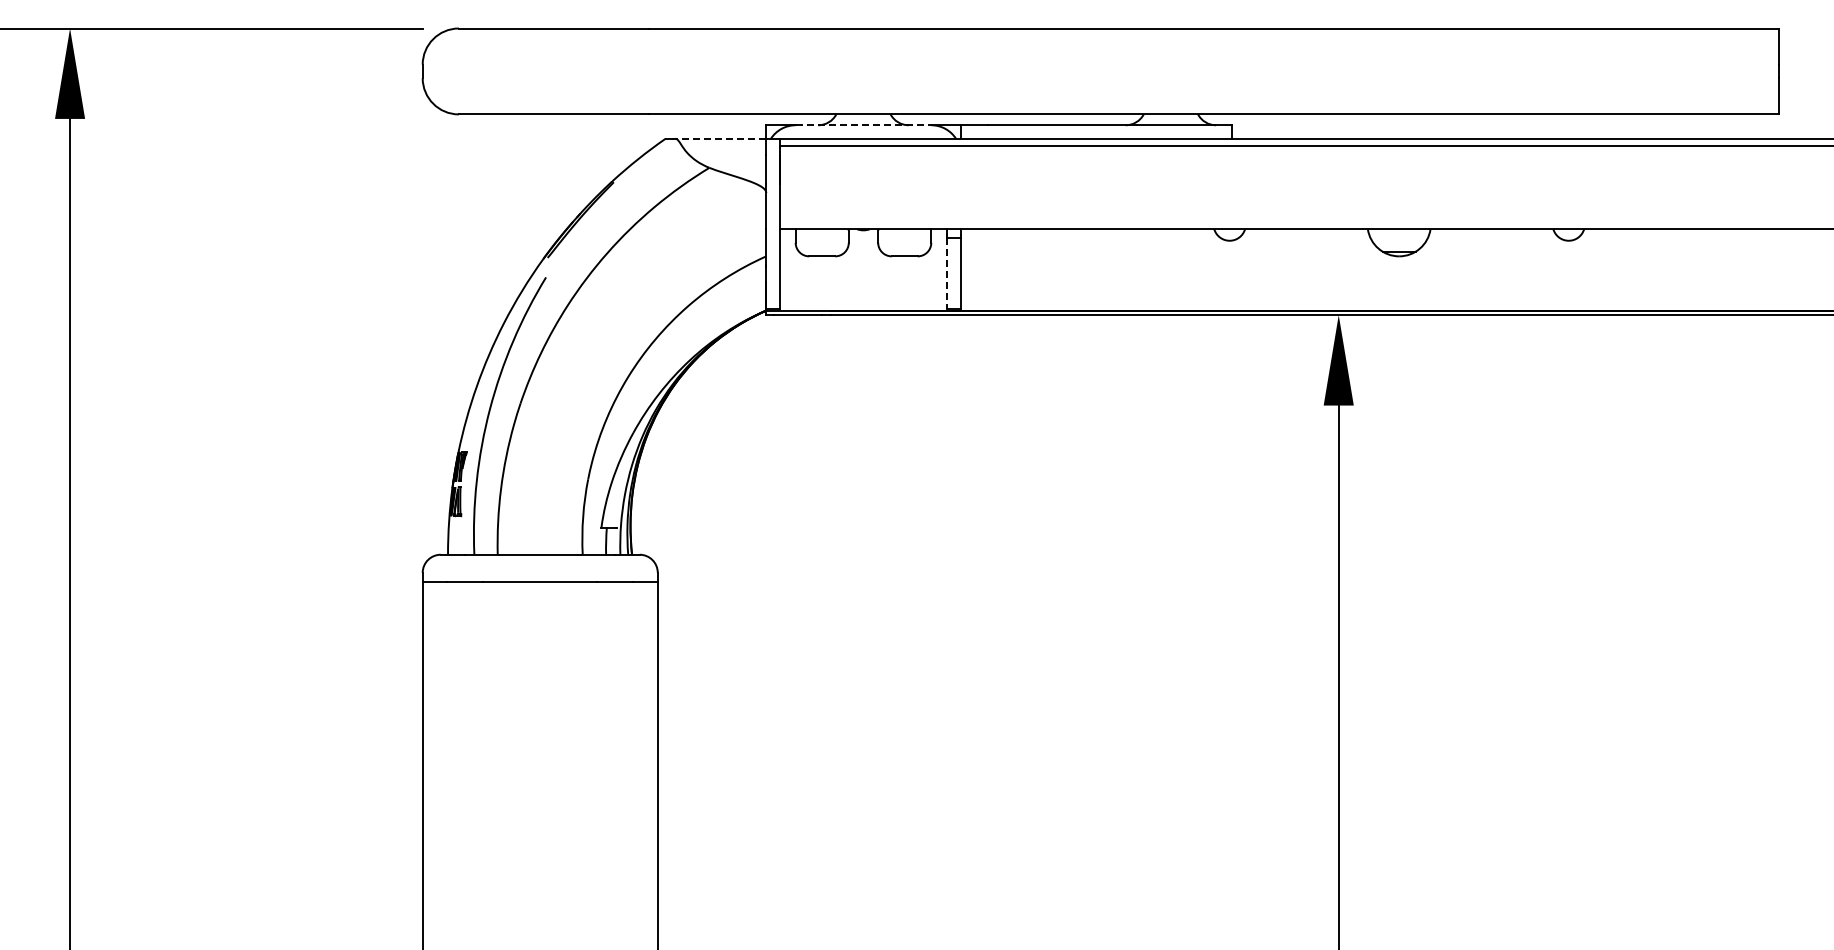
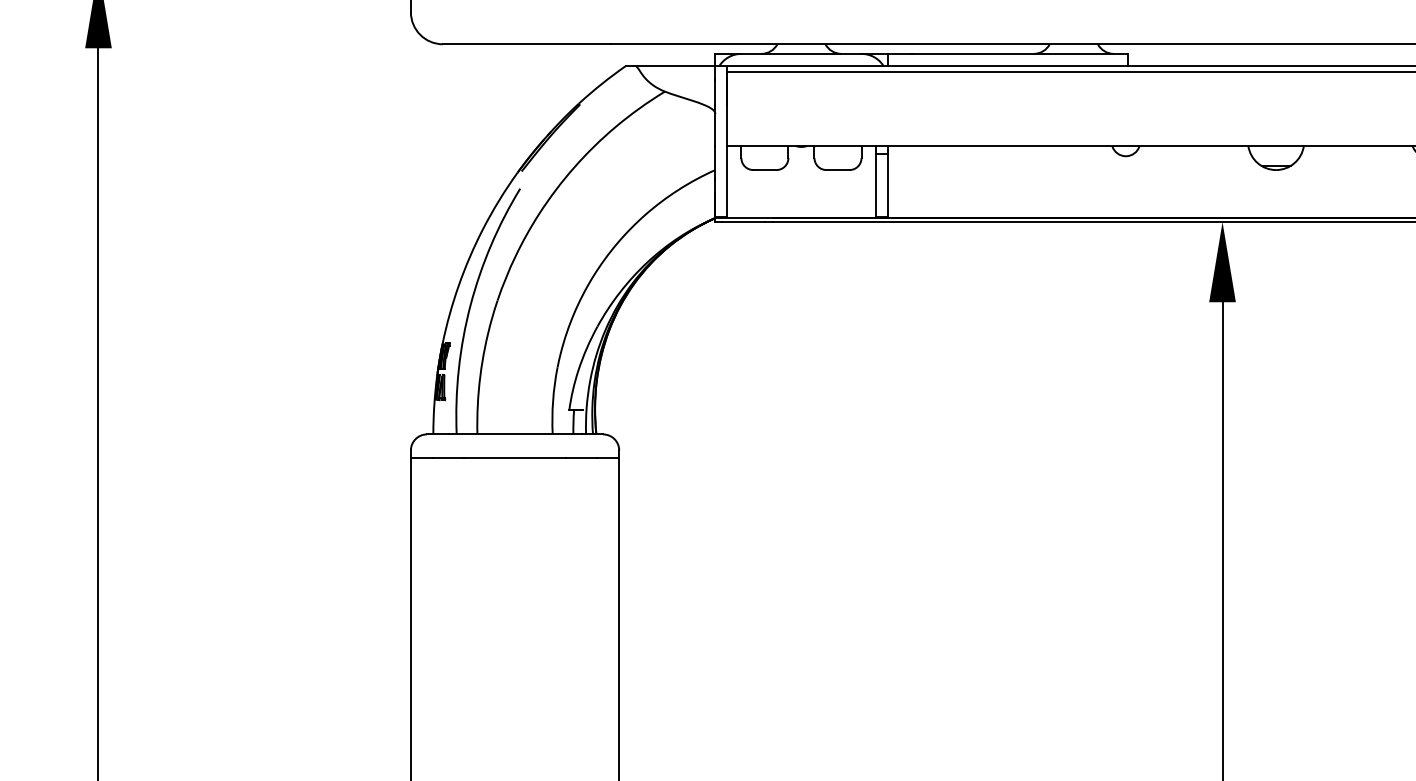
line: (863, 125) -> (801, 54), dashed -> solid
line: (720, 138) -> (674, 65), dashed -> solid
line: (947, 274) -> (875, 186), dashed -> solid

